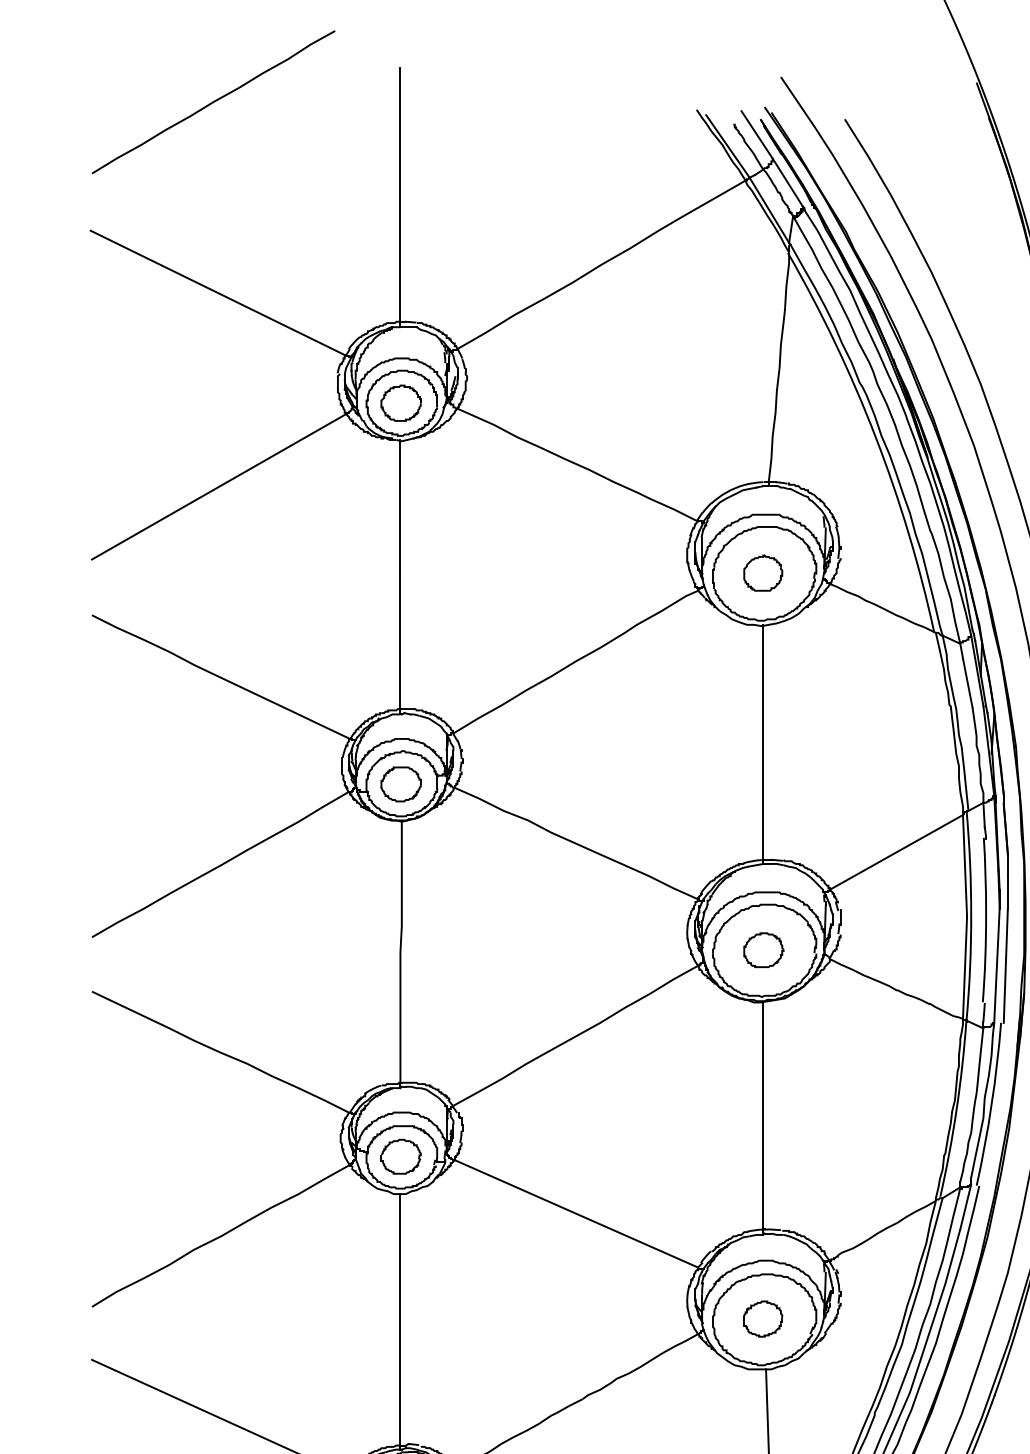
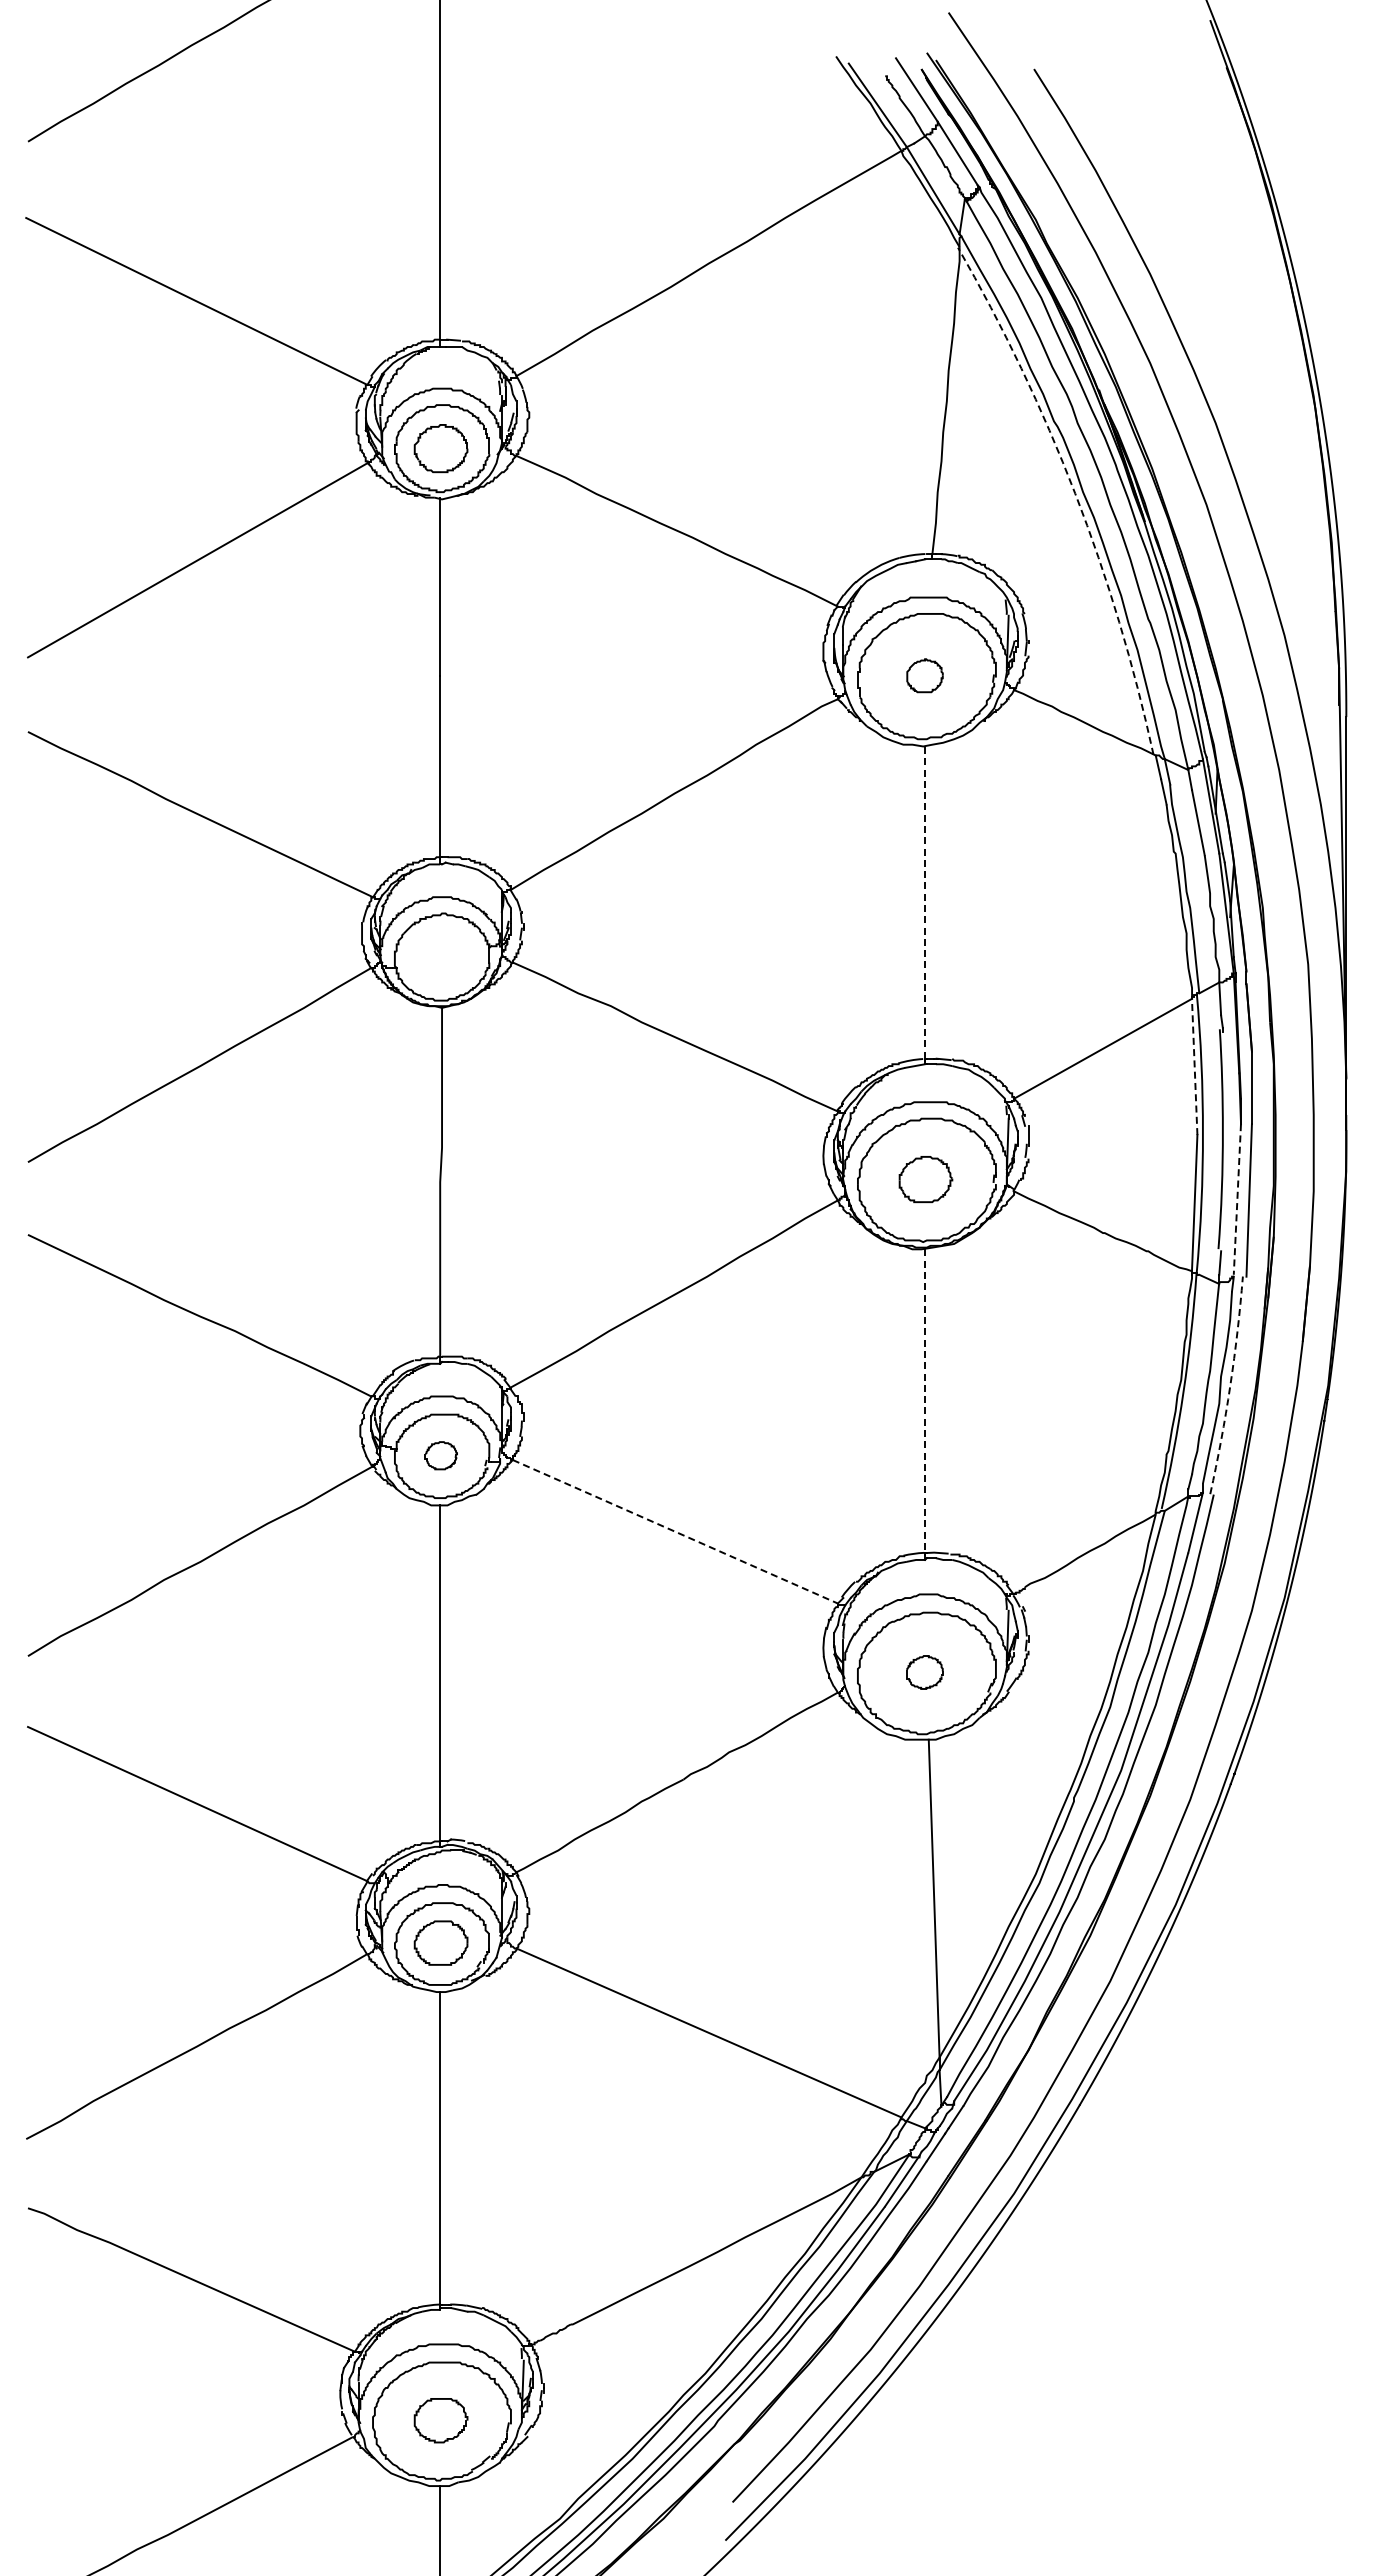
arc: (875, 436) -> (1075, 493), solid -> dashed
part: (762, 573) -> (924, 675), size x0.7
line: (763, 742) -> (925, 901), solid -> dashed
part: (400, 784) -> (440, 957), removed
line: (964, 865) -> (1194, 1066), solid -> dashed
line: (997, 965) -> (1237, 1199), solid -> dashed
arc: (991, 1104) -> (1230, 1385), solid -> dashed
line: (763, 1116) -> (925, 1401), solid -> dashed
part: (401, 1156) -> (441, 1455), size x0.6
line: (576, 1213) -> (675, 1531), solid -> dashed
part: (762, 1319) -> (924, 1672), size x0.7

